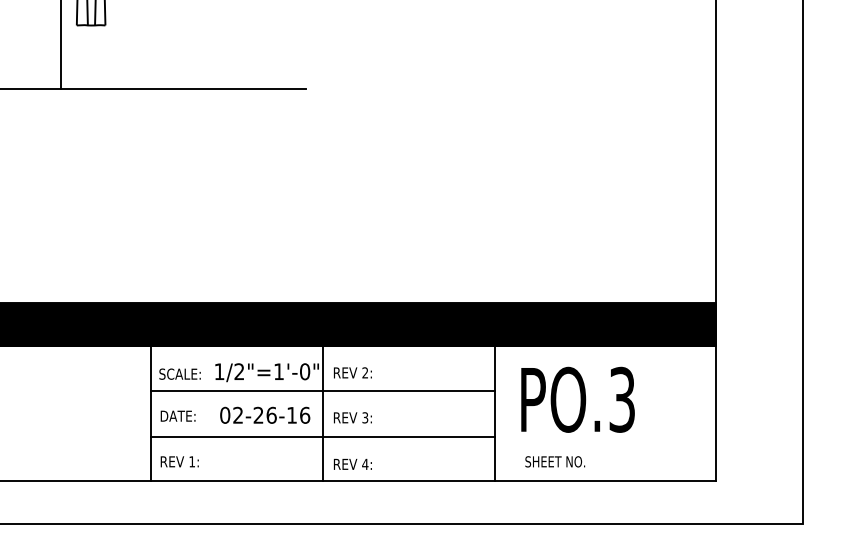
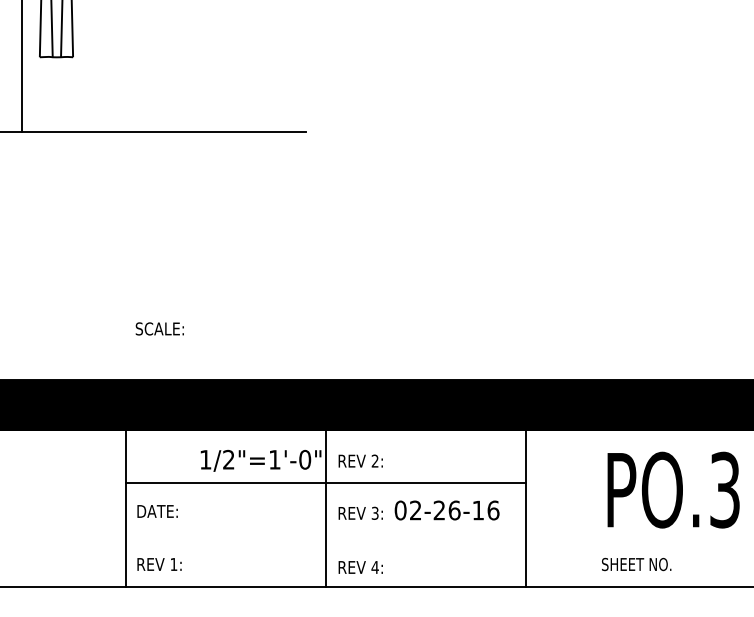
text: (179, 373) -> (159, 328), moved
text: (577, 399) -> (672, 489), moved
text: (265, 414) -> (447, 509), moved
line: (322, 436) -> (325, 535), removed
text: (555, 461) -> (636, 564), moved

